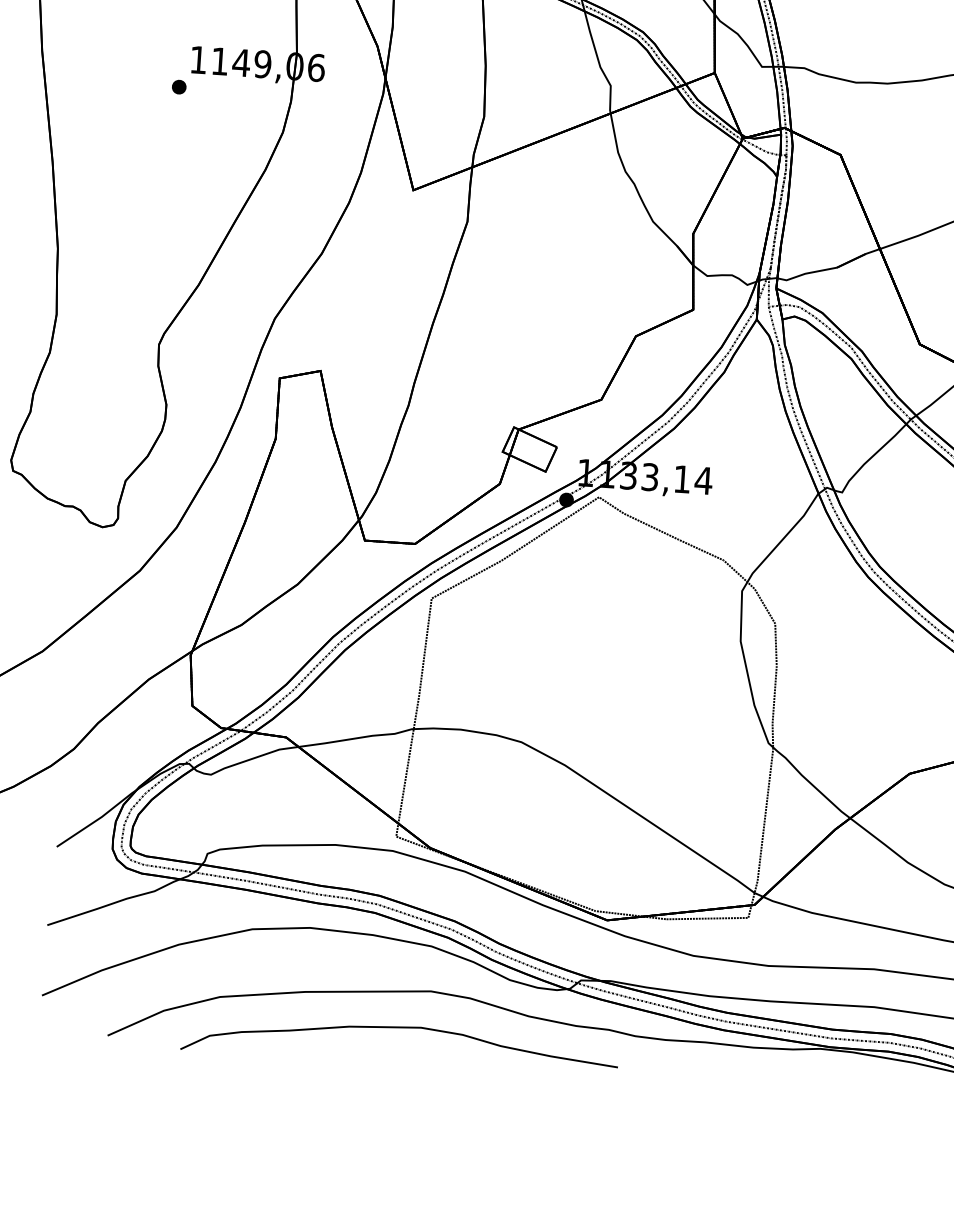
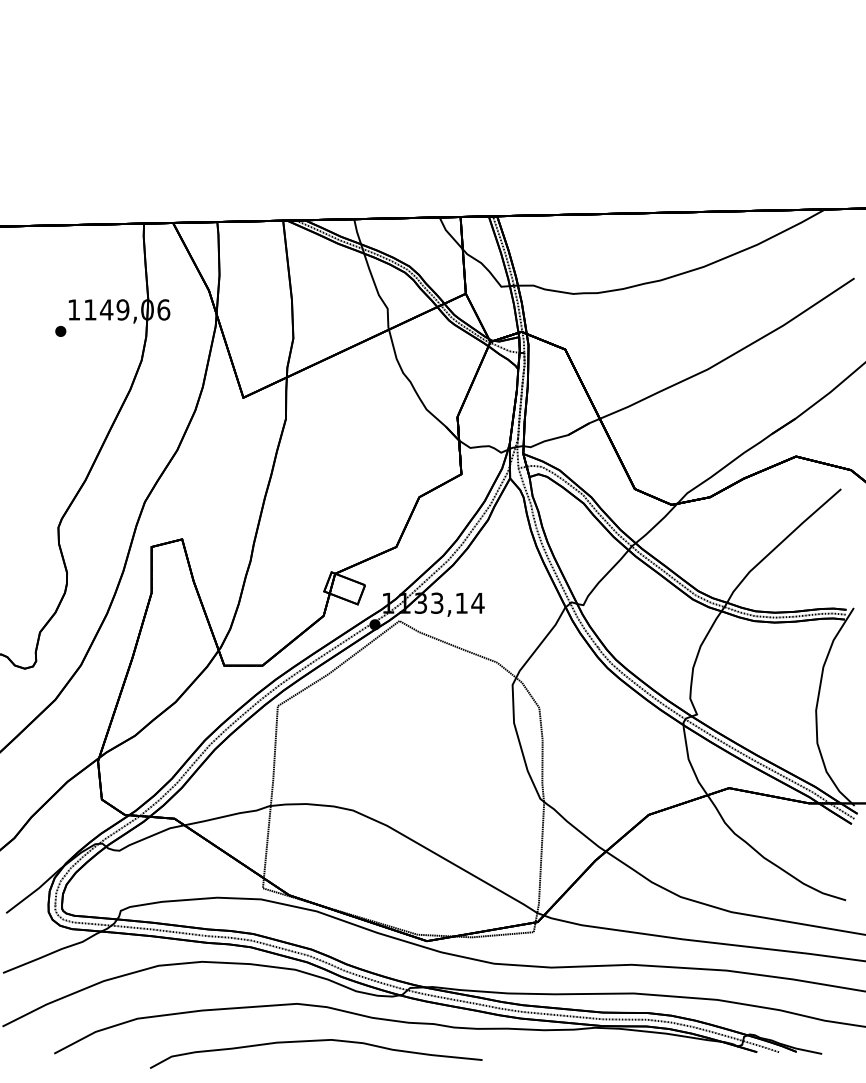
part: (400, 1028) -> (315, 1041), moved

